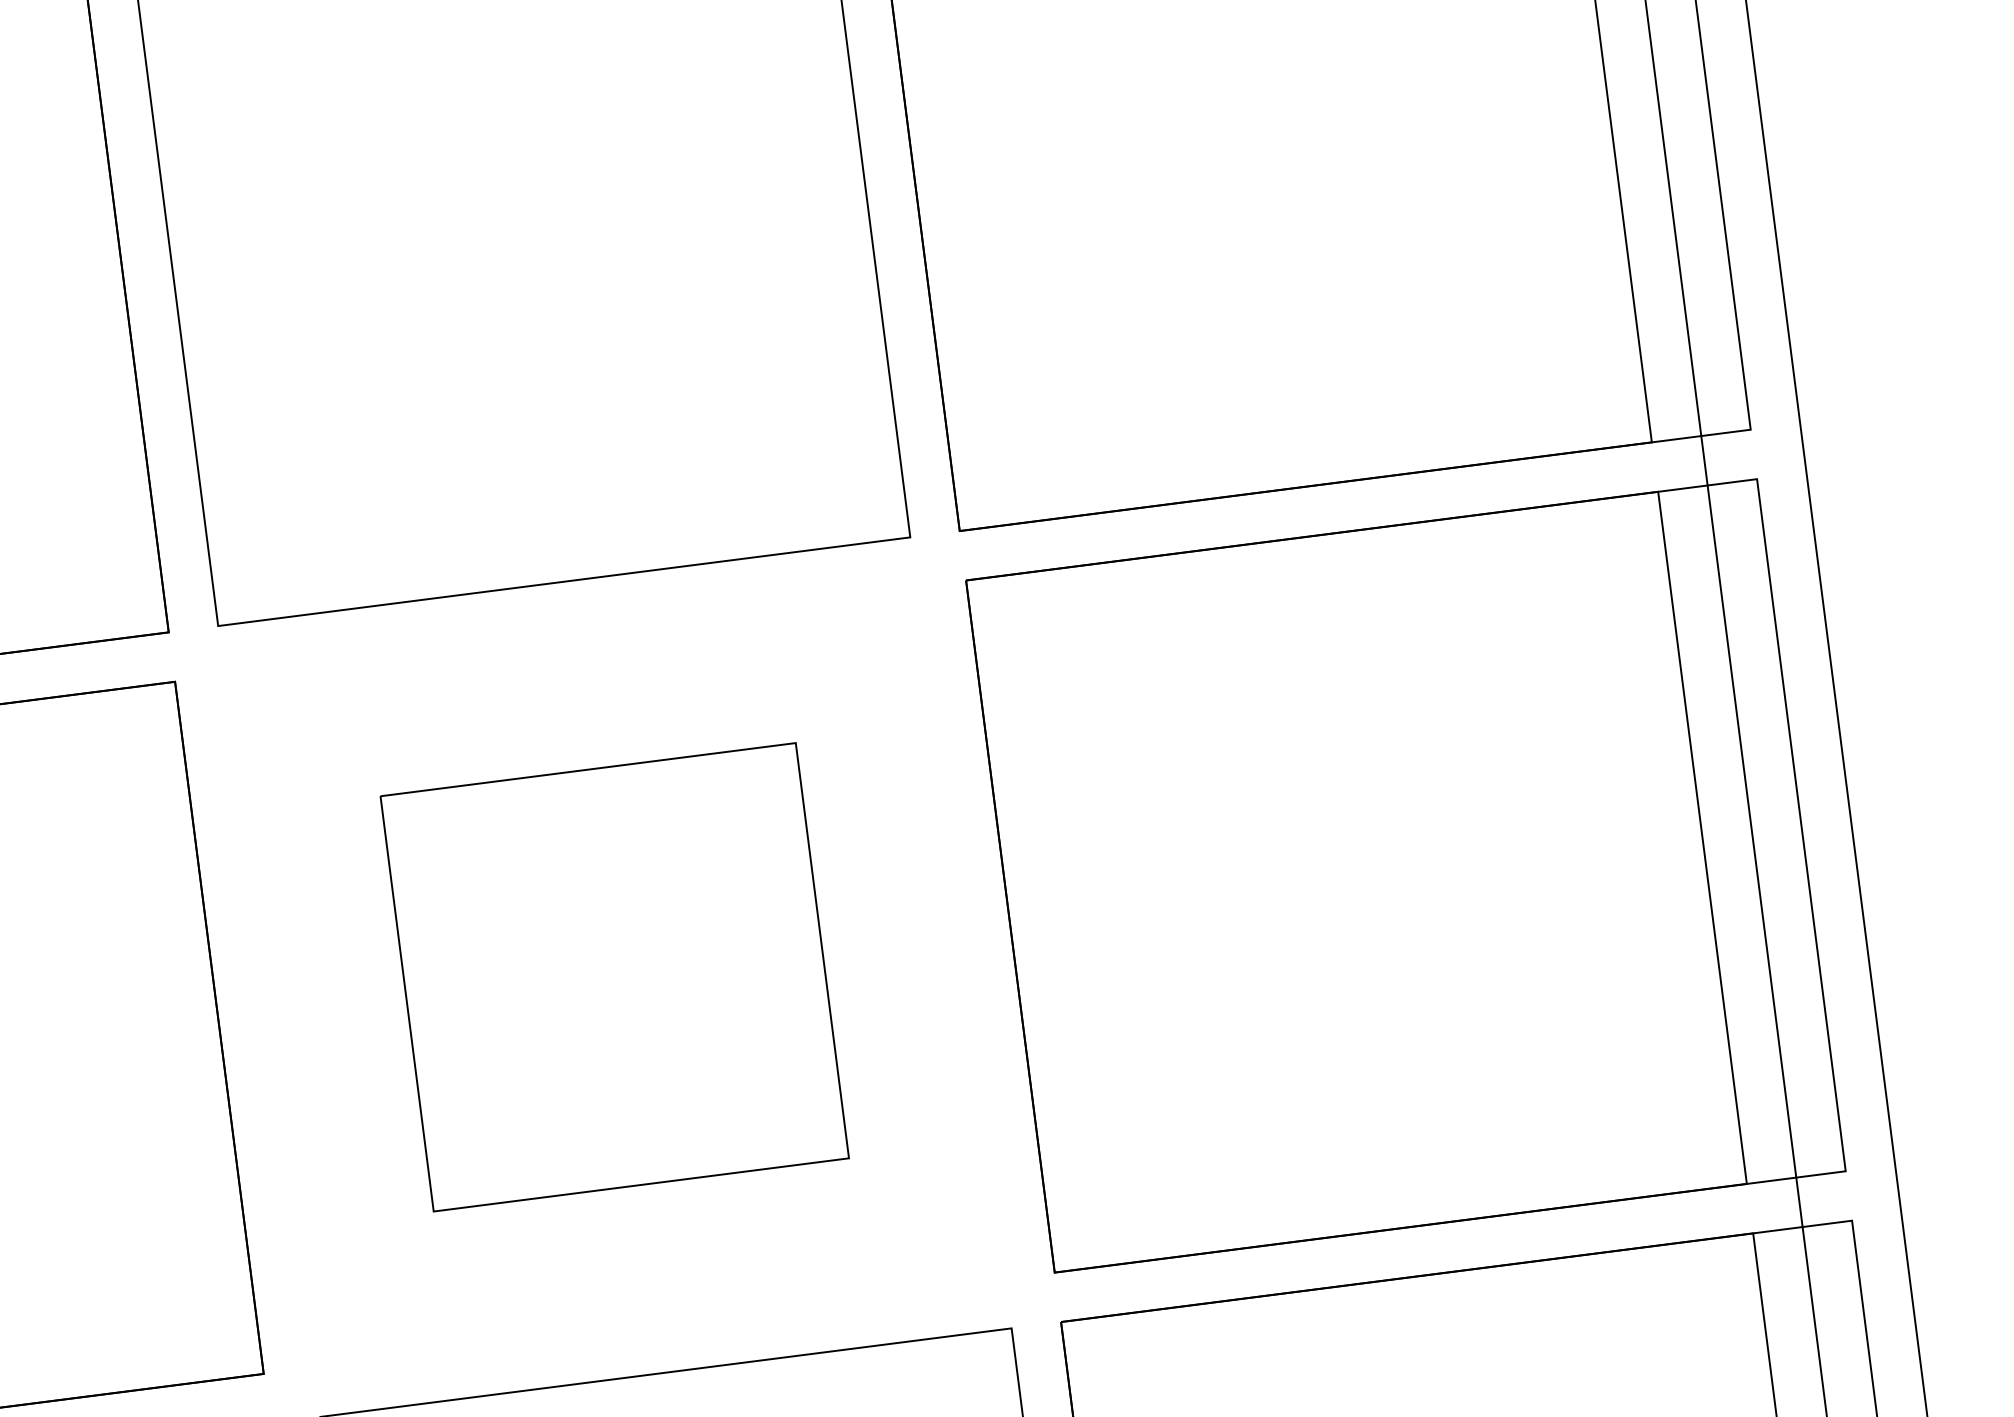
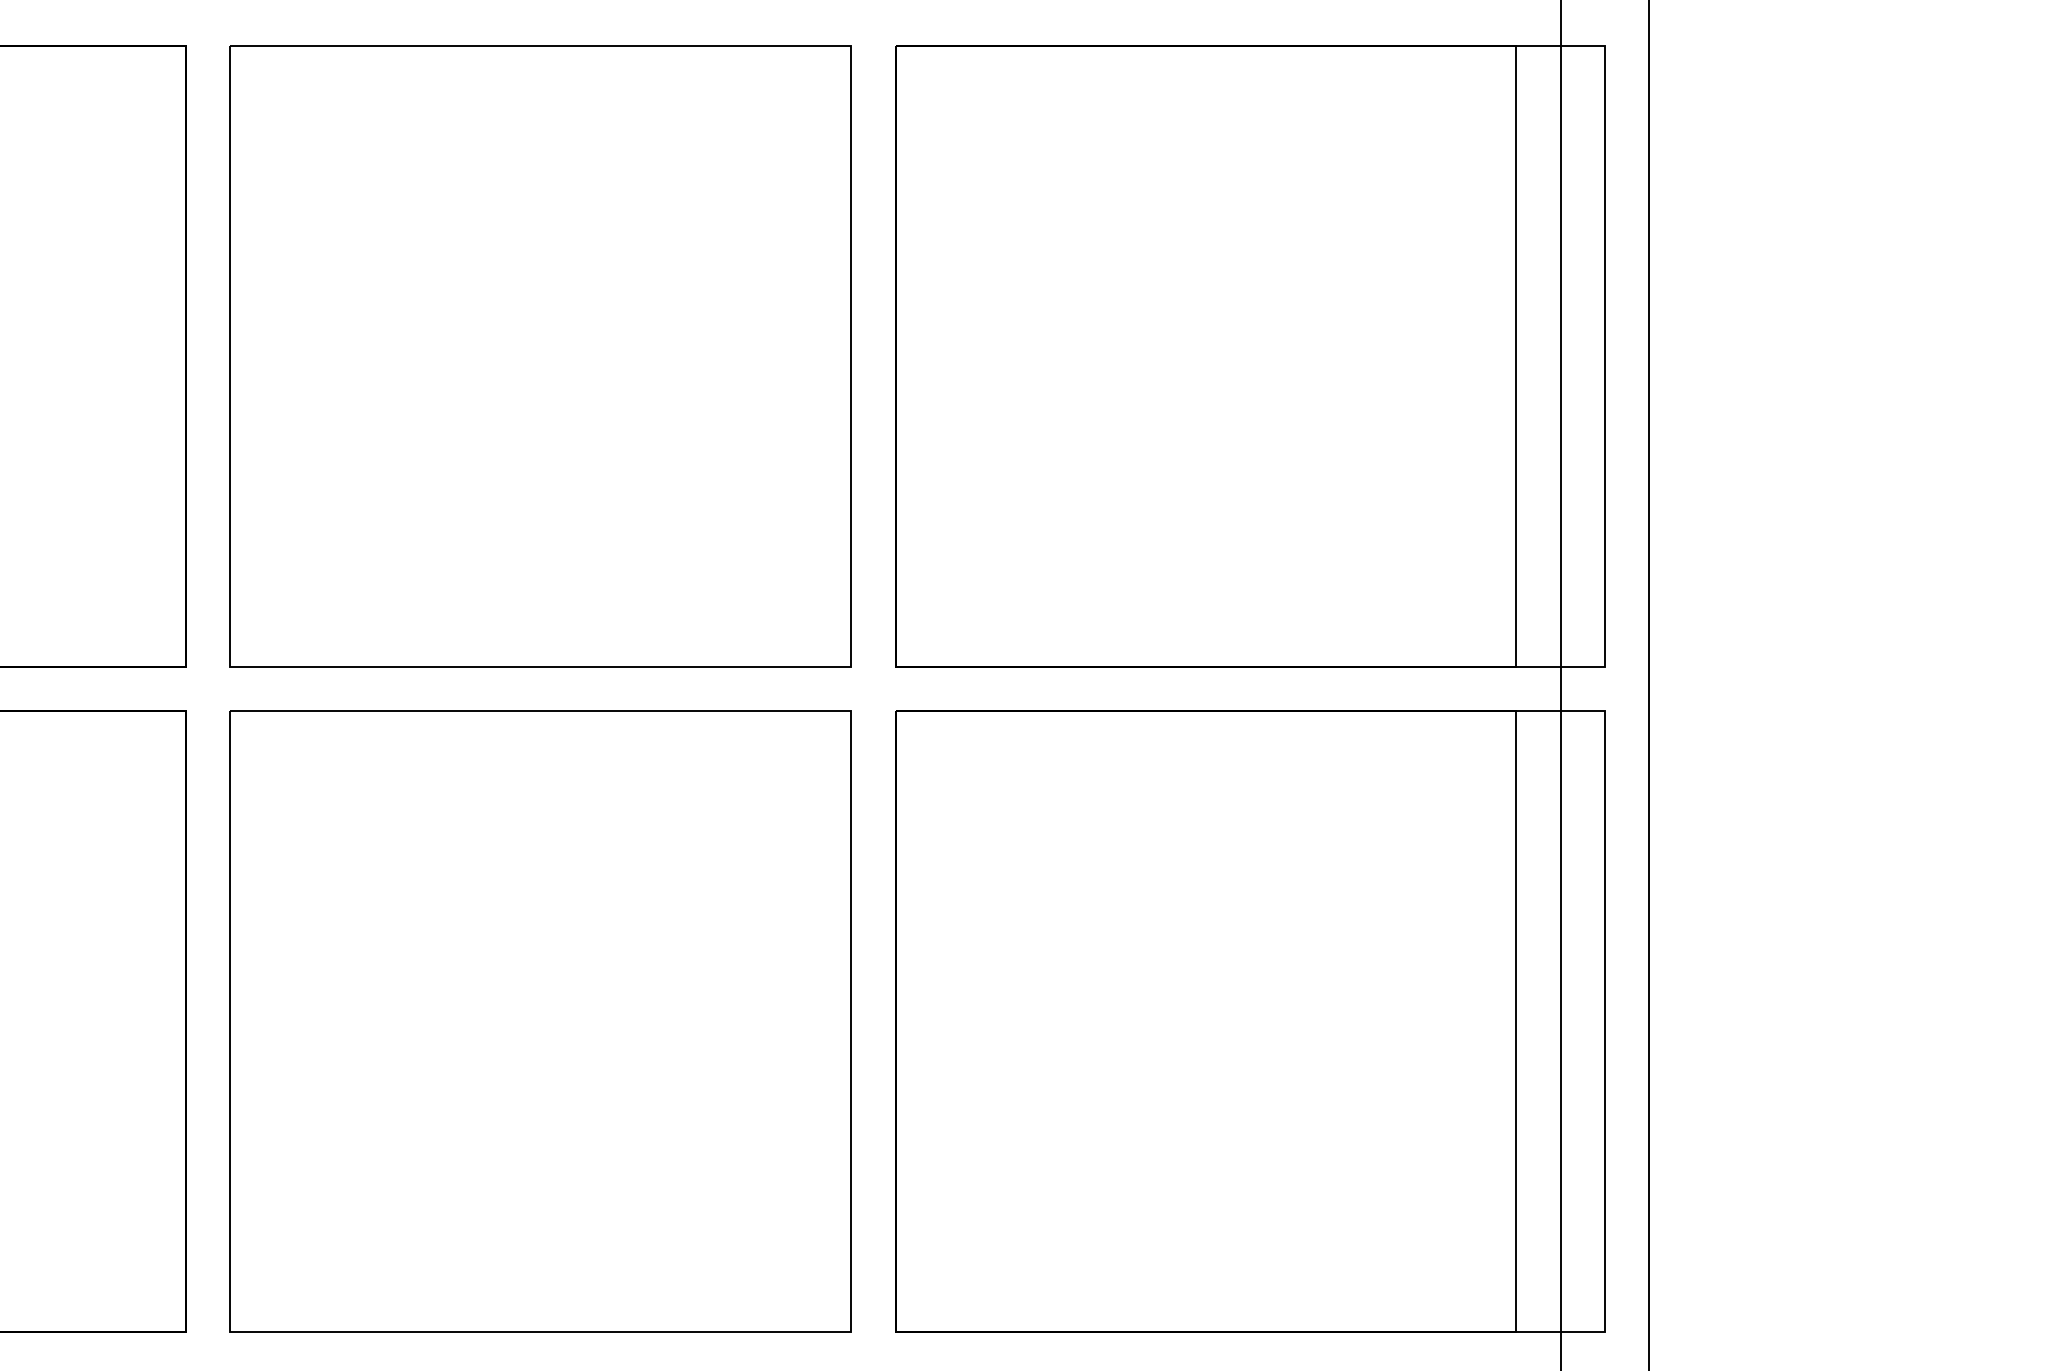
part: (614, 977) -> (540, 1021), size x1.67

